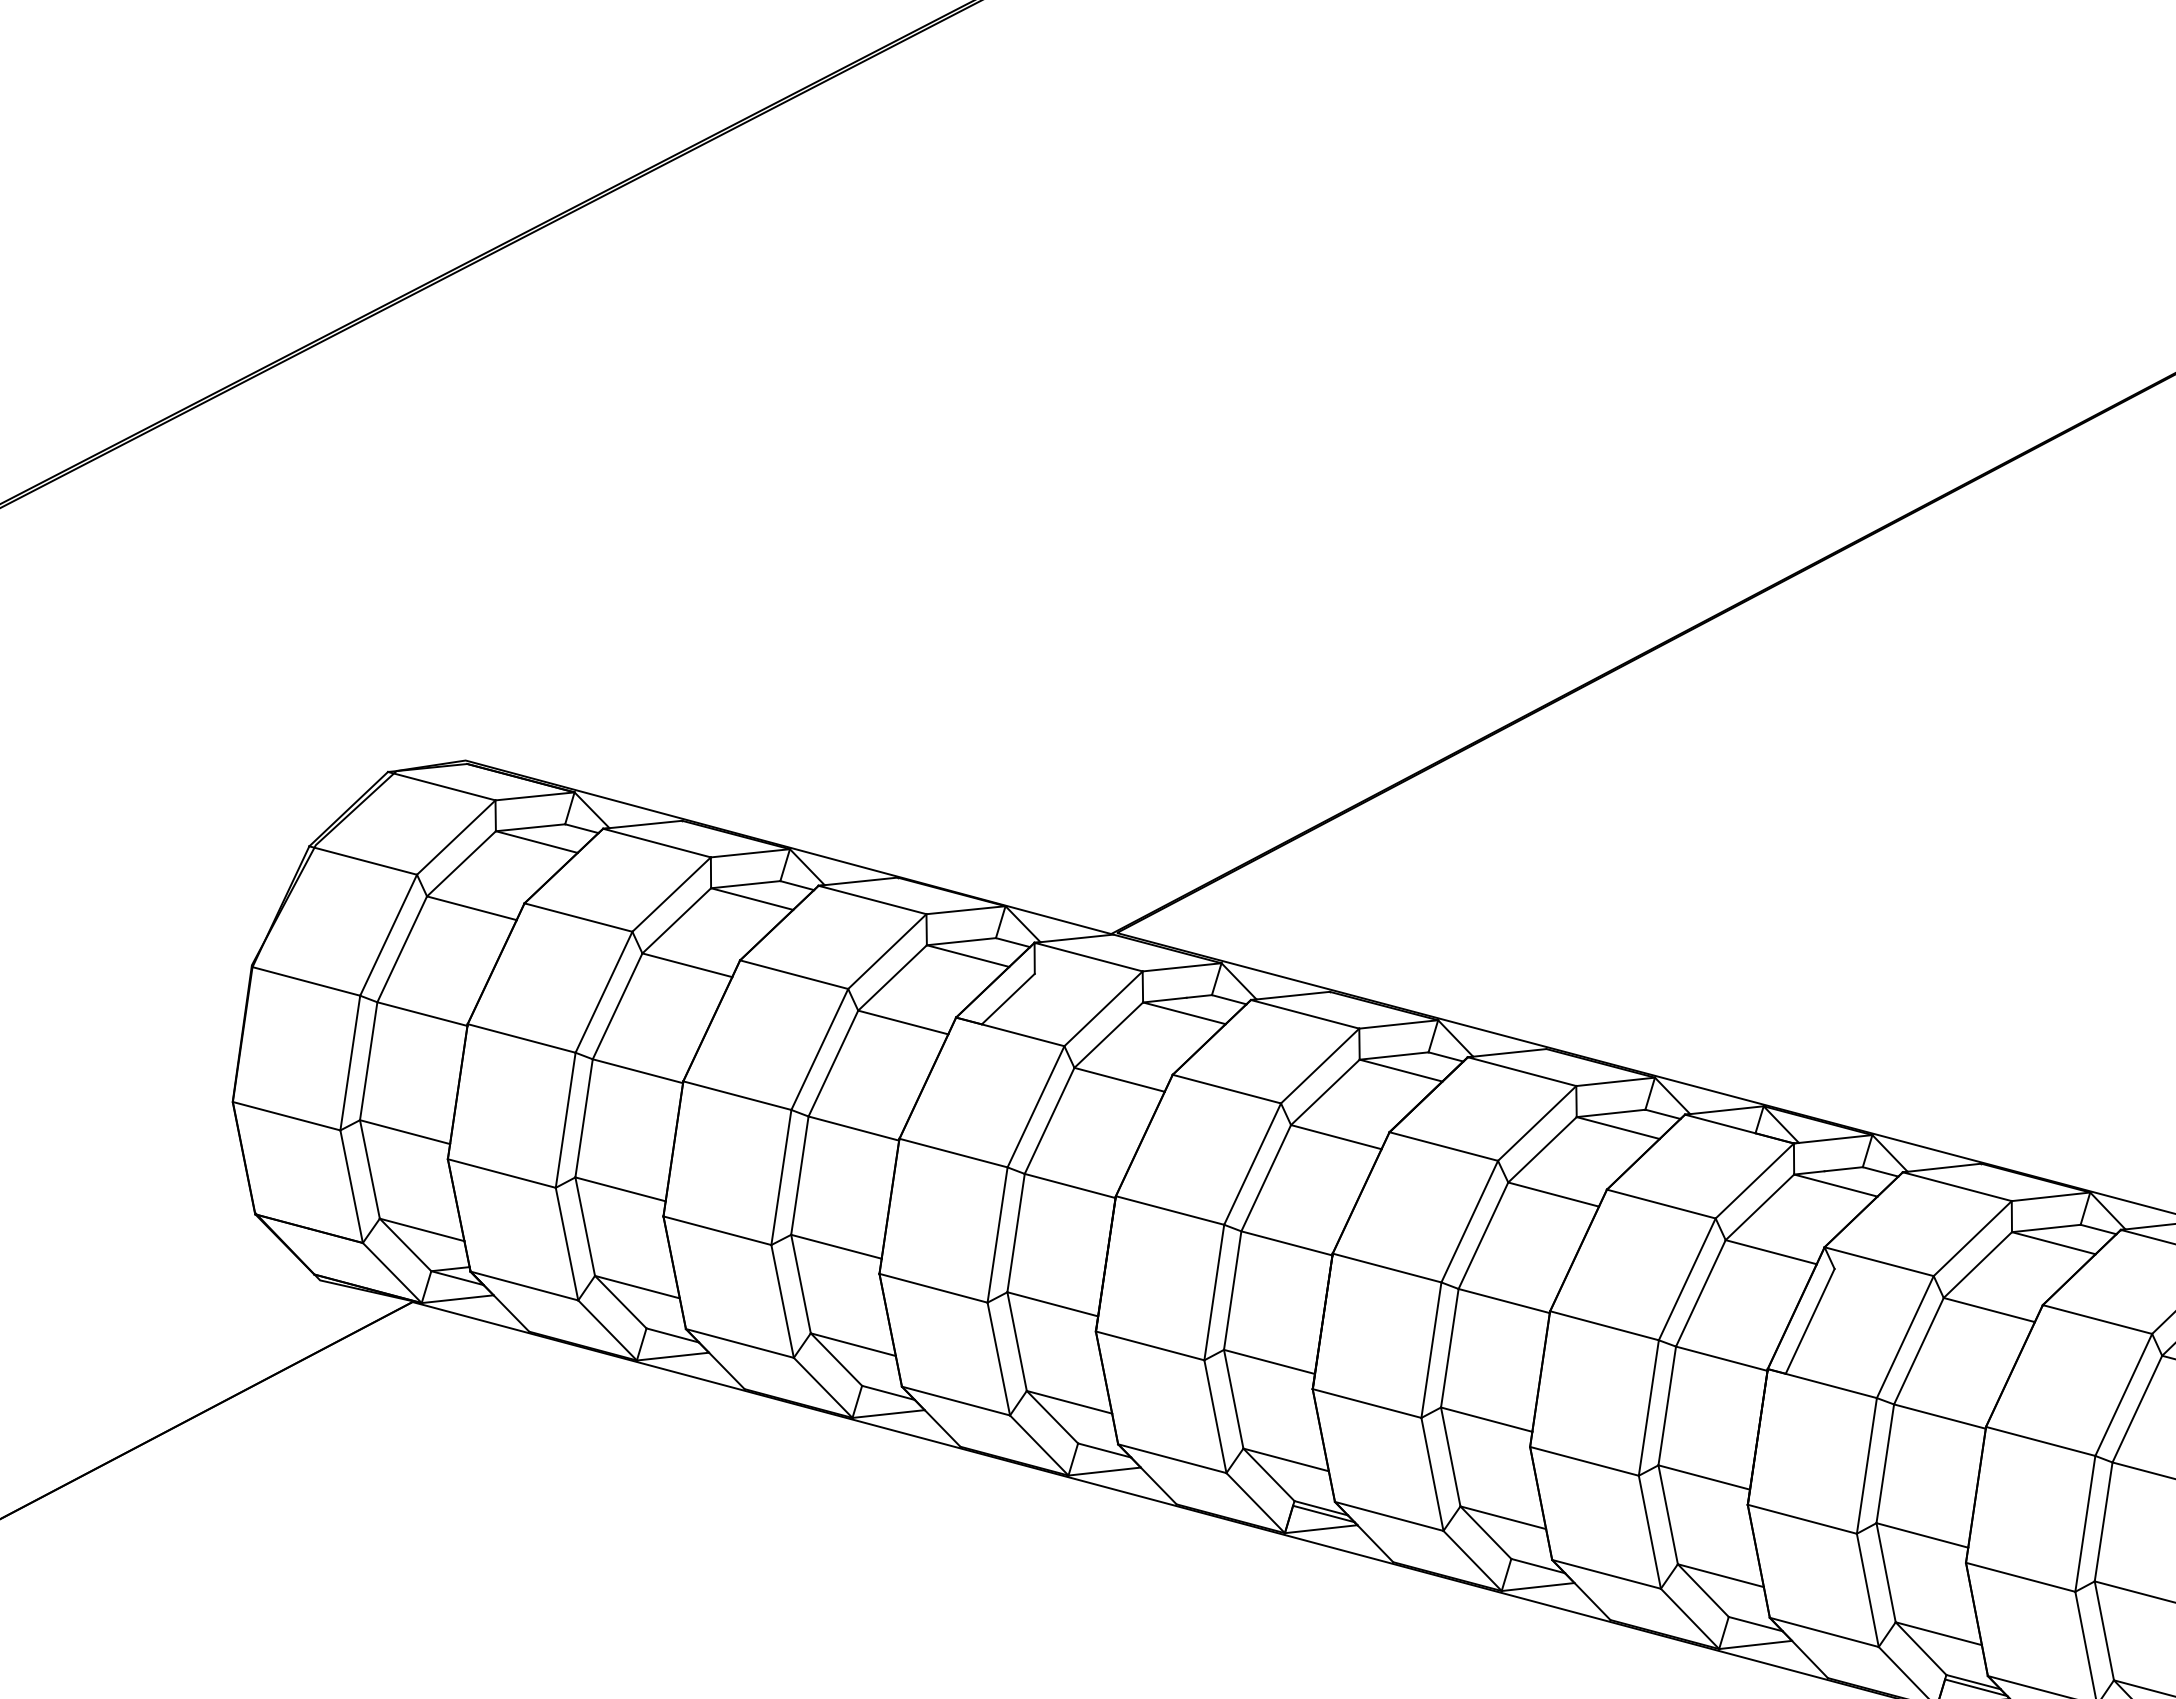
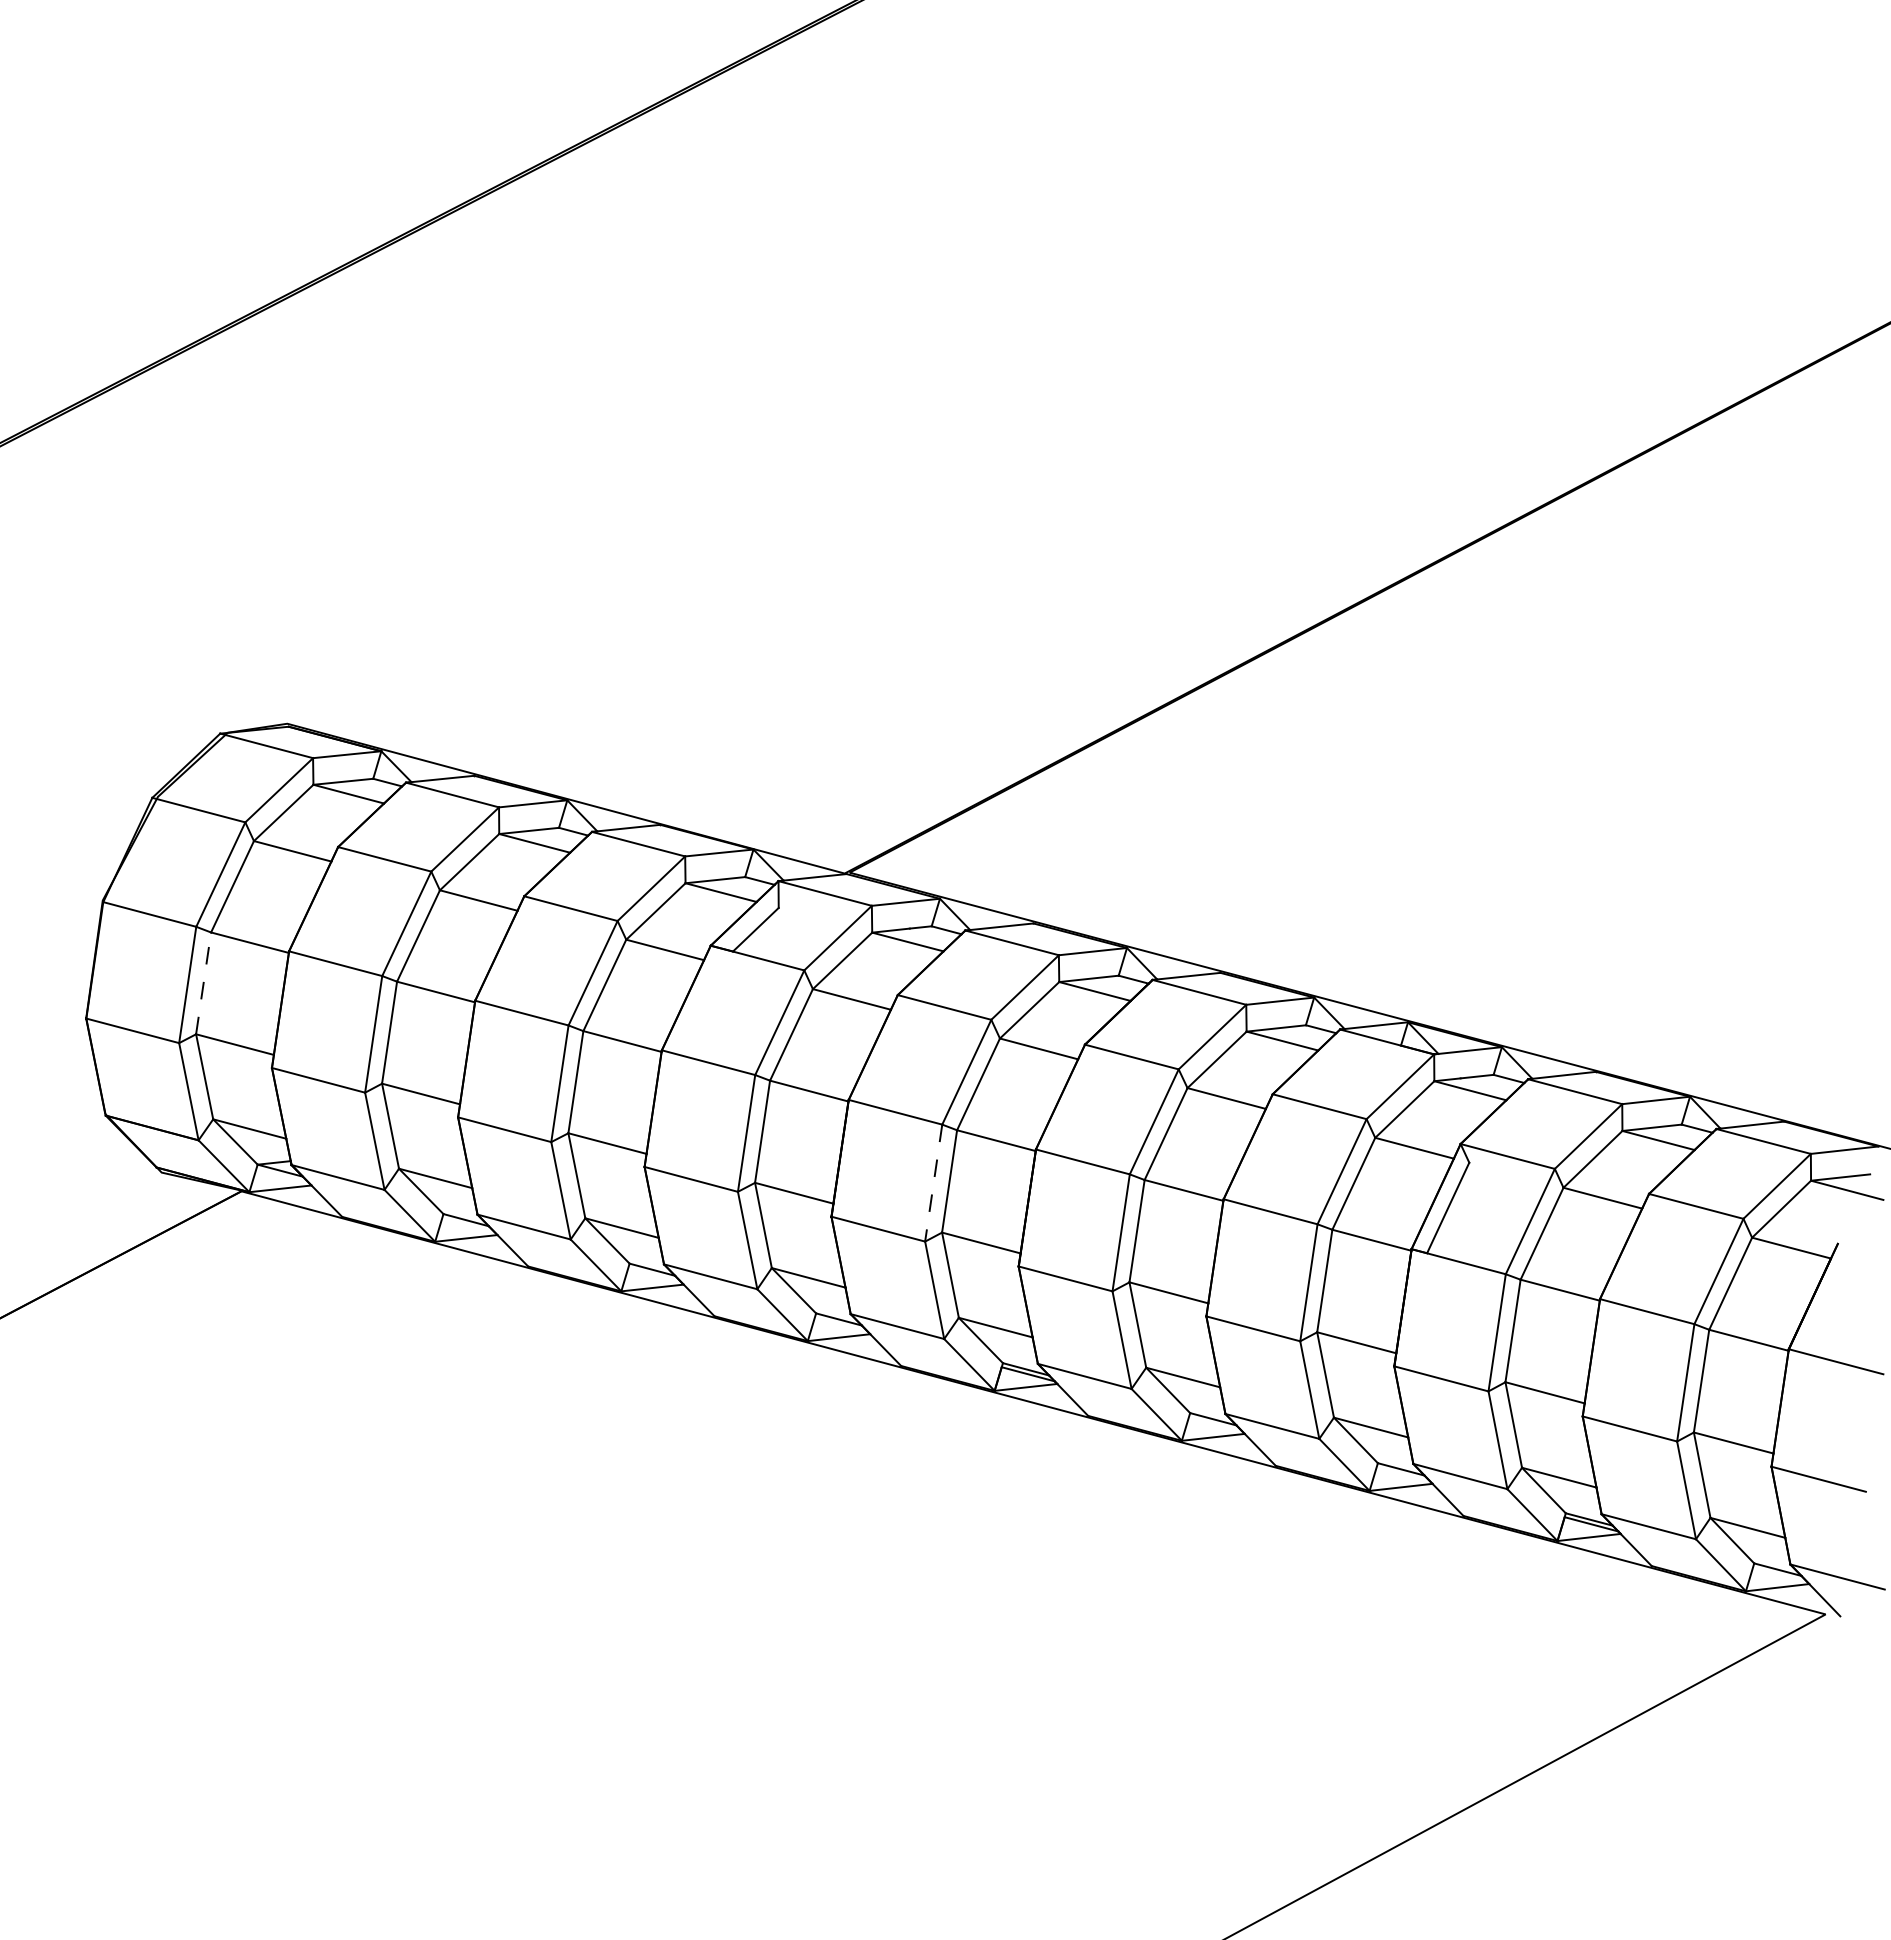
line: (368, 1060) -> (203, 982), solid -> dashed
line: (1214, 1293) -> (933, 1183), solid -> dashed

